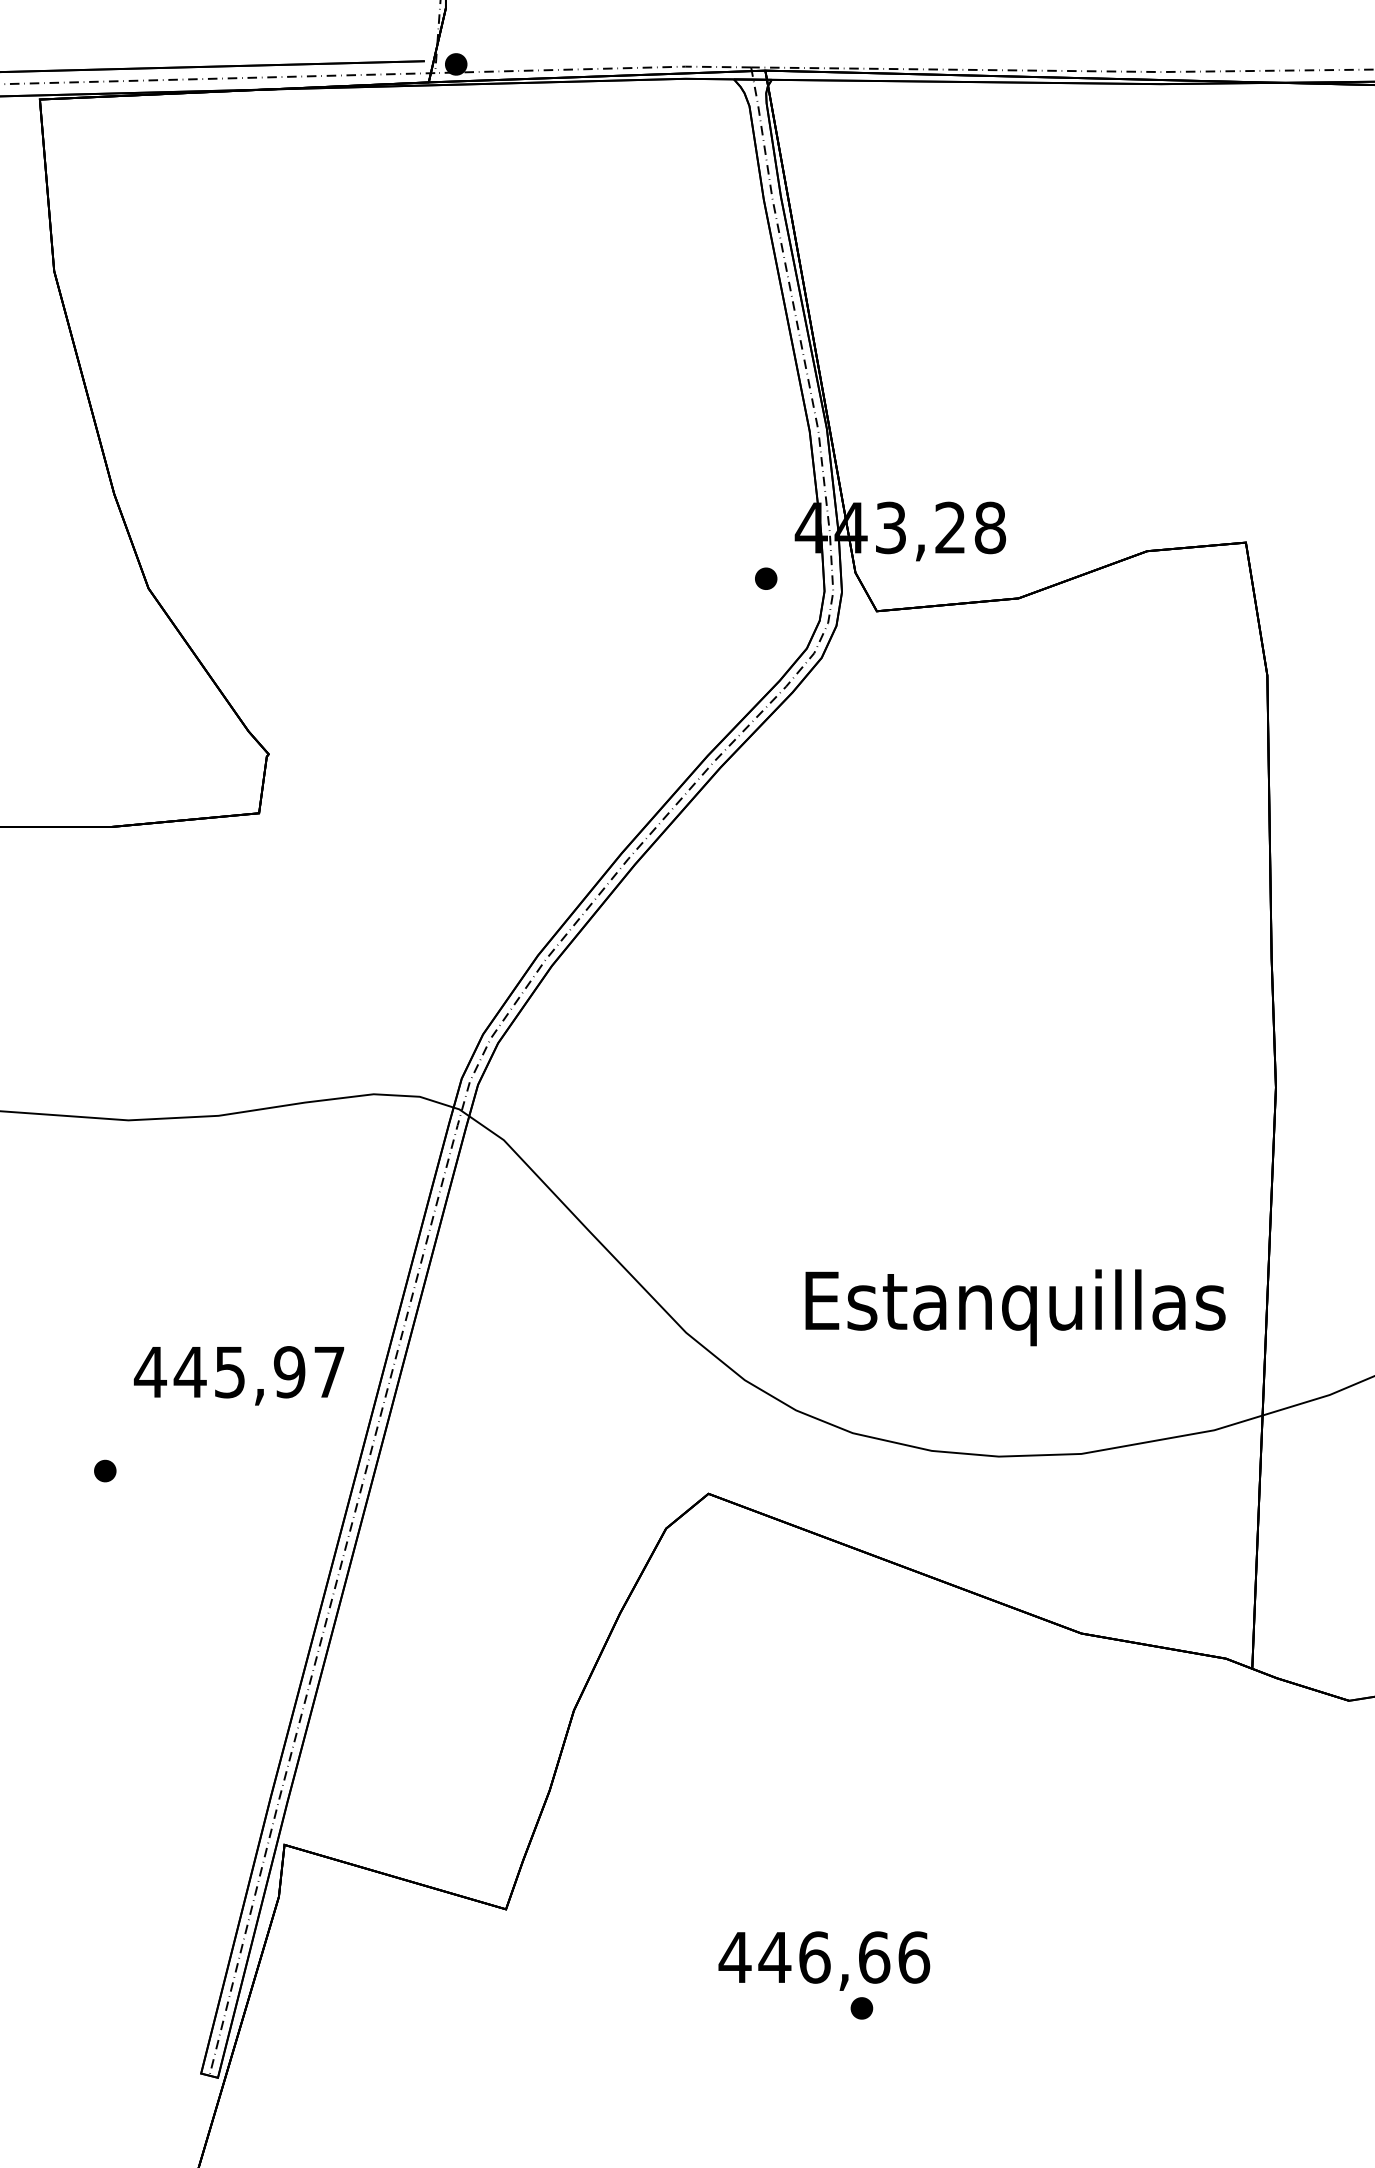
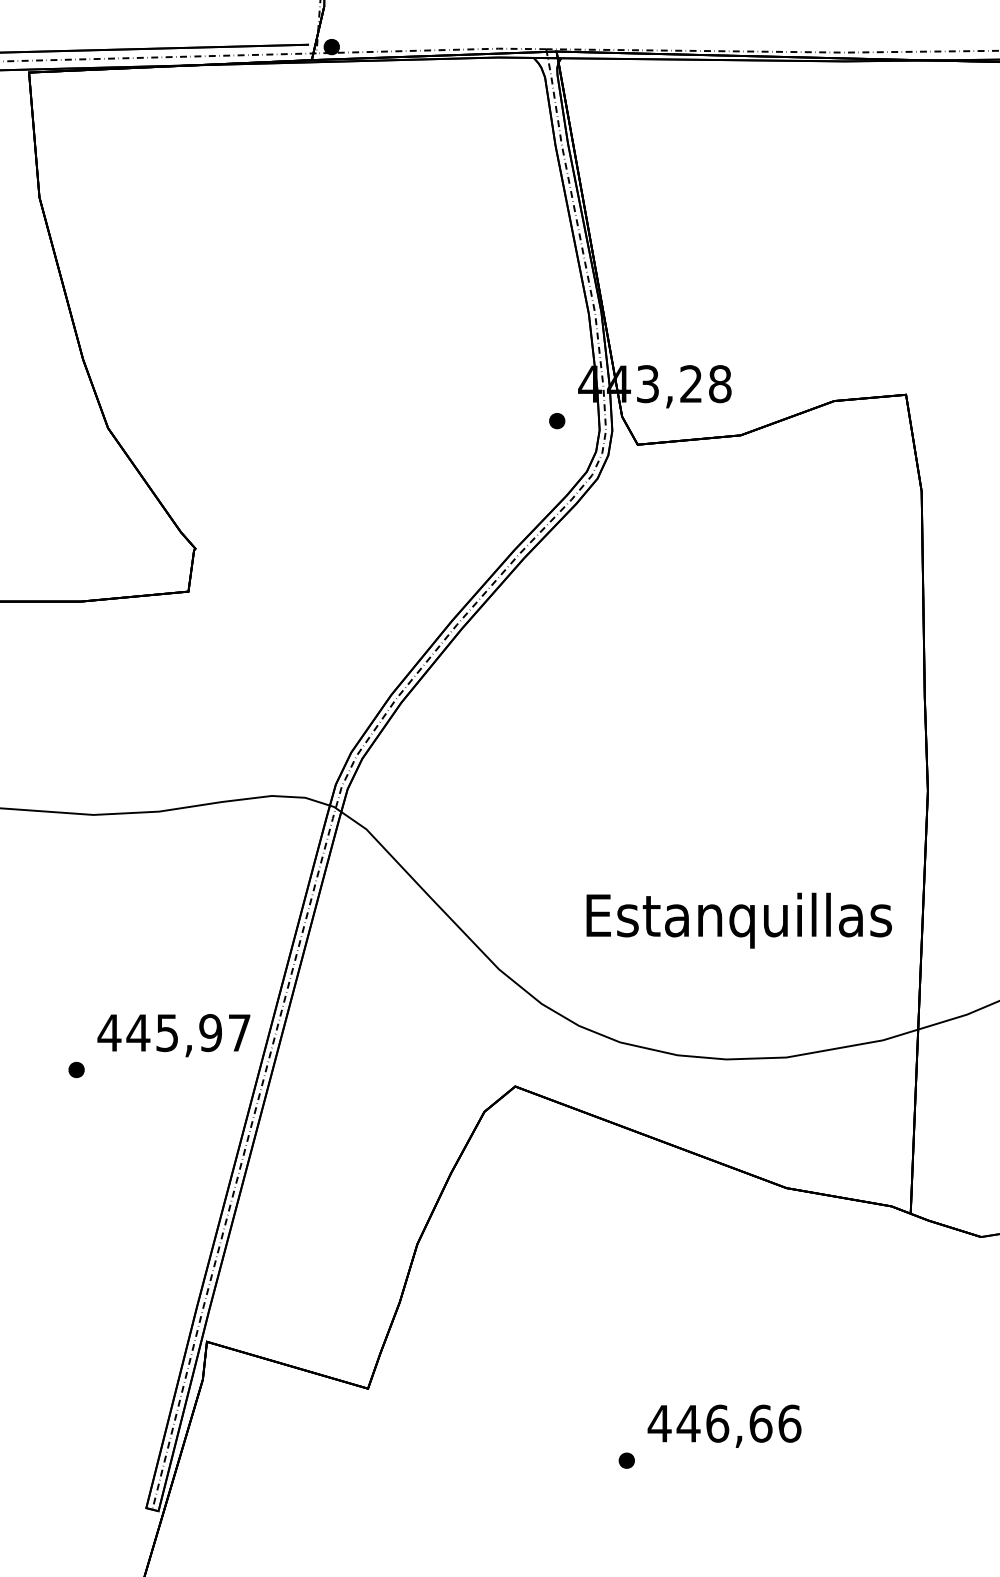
text: (1015, 1307) -> (739, 920), moved
text: (238, 1375) -> (173, 1035), moved
text: (824, 1960) -> (724, 1425), moved

